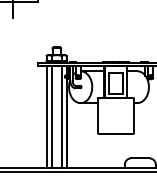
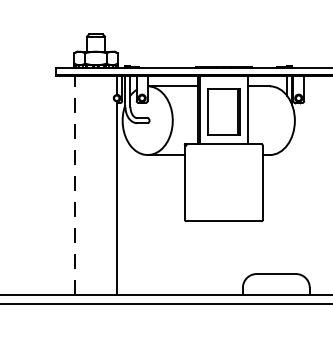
line: (46, 116) -> (74, 183), solid -> dashed
line: (52, 117) -> (87, 186), removed
line: (62, 117) -> (108, 186), removed

